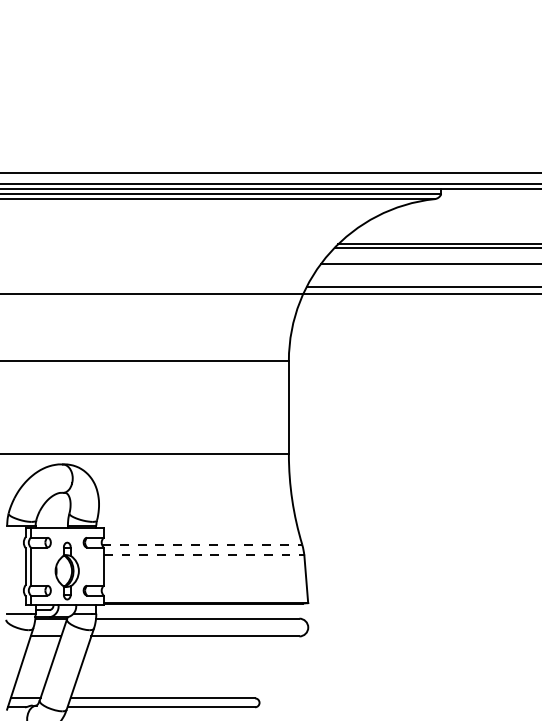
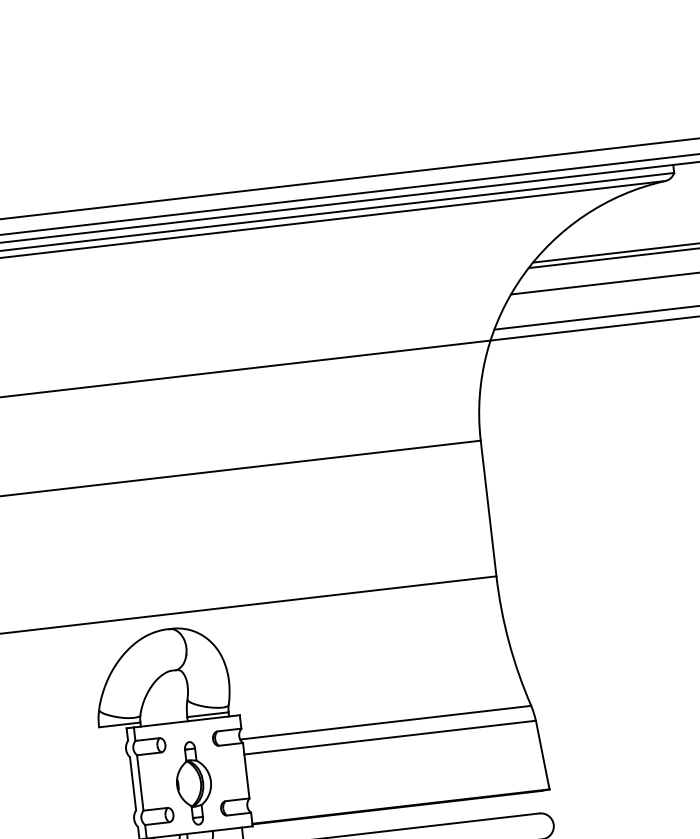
line: (202, 544) -> (386, 721), dashed -> solid
line: (204, 555) -> (390, 737), dashed -> solid

